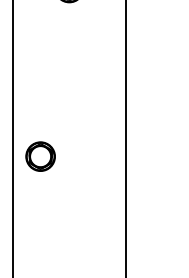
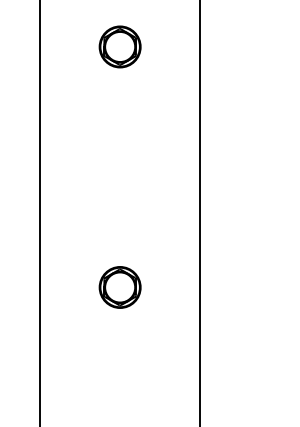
part: (40, 156) -> (119, 287), moved

